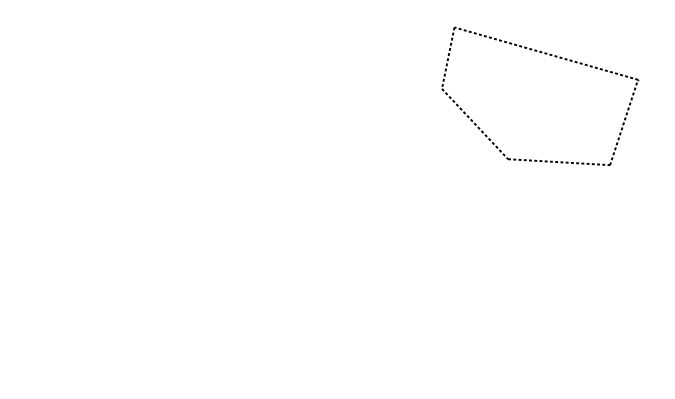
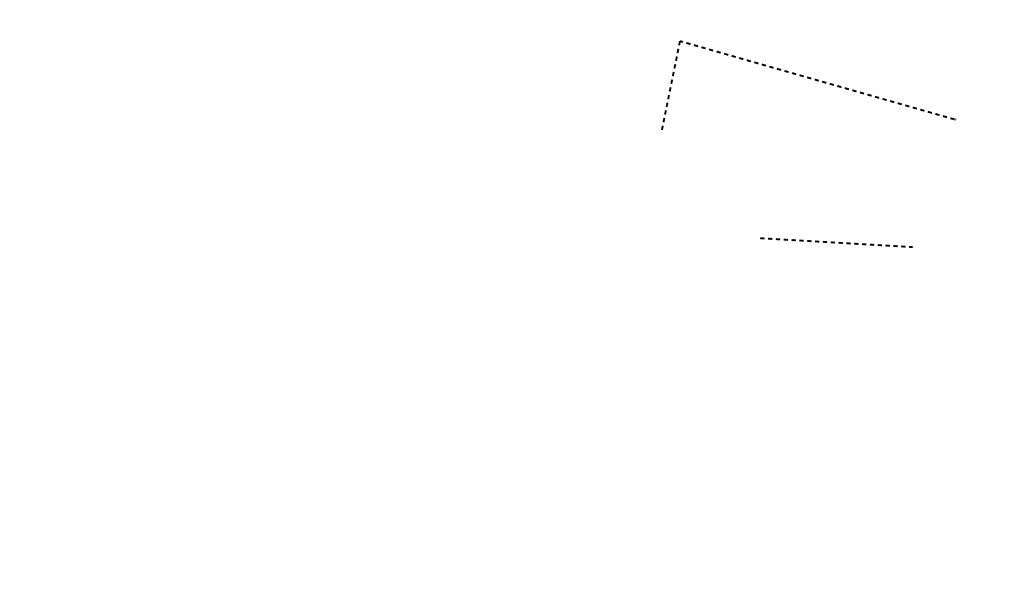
line: (624, 122) -> (934, 183), removed
line: (474, 123) -> (709, 184), removed

